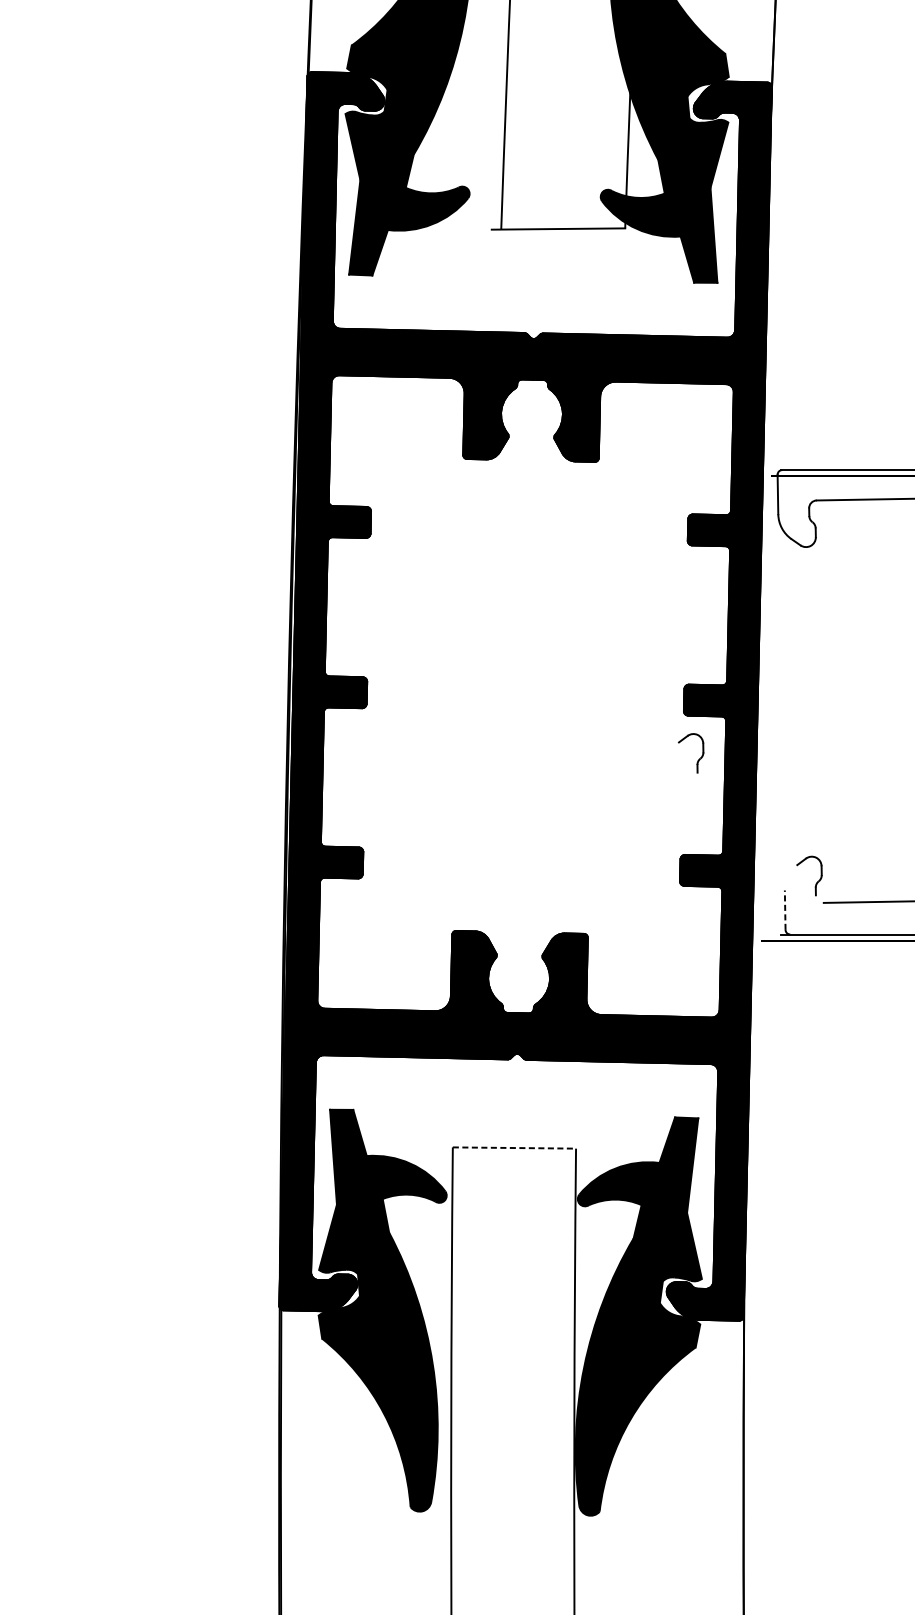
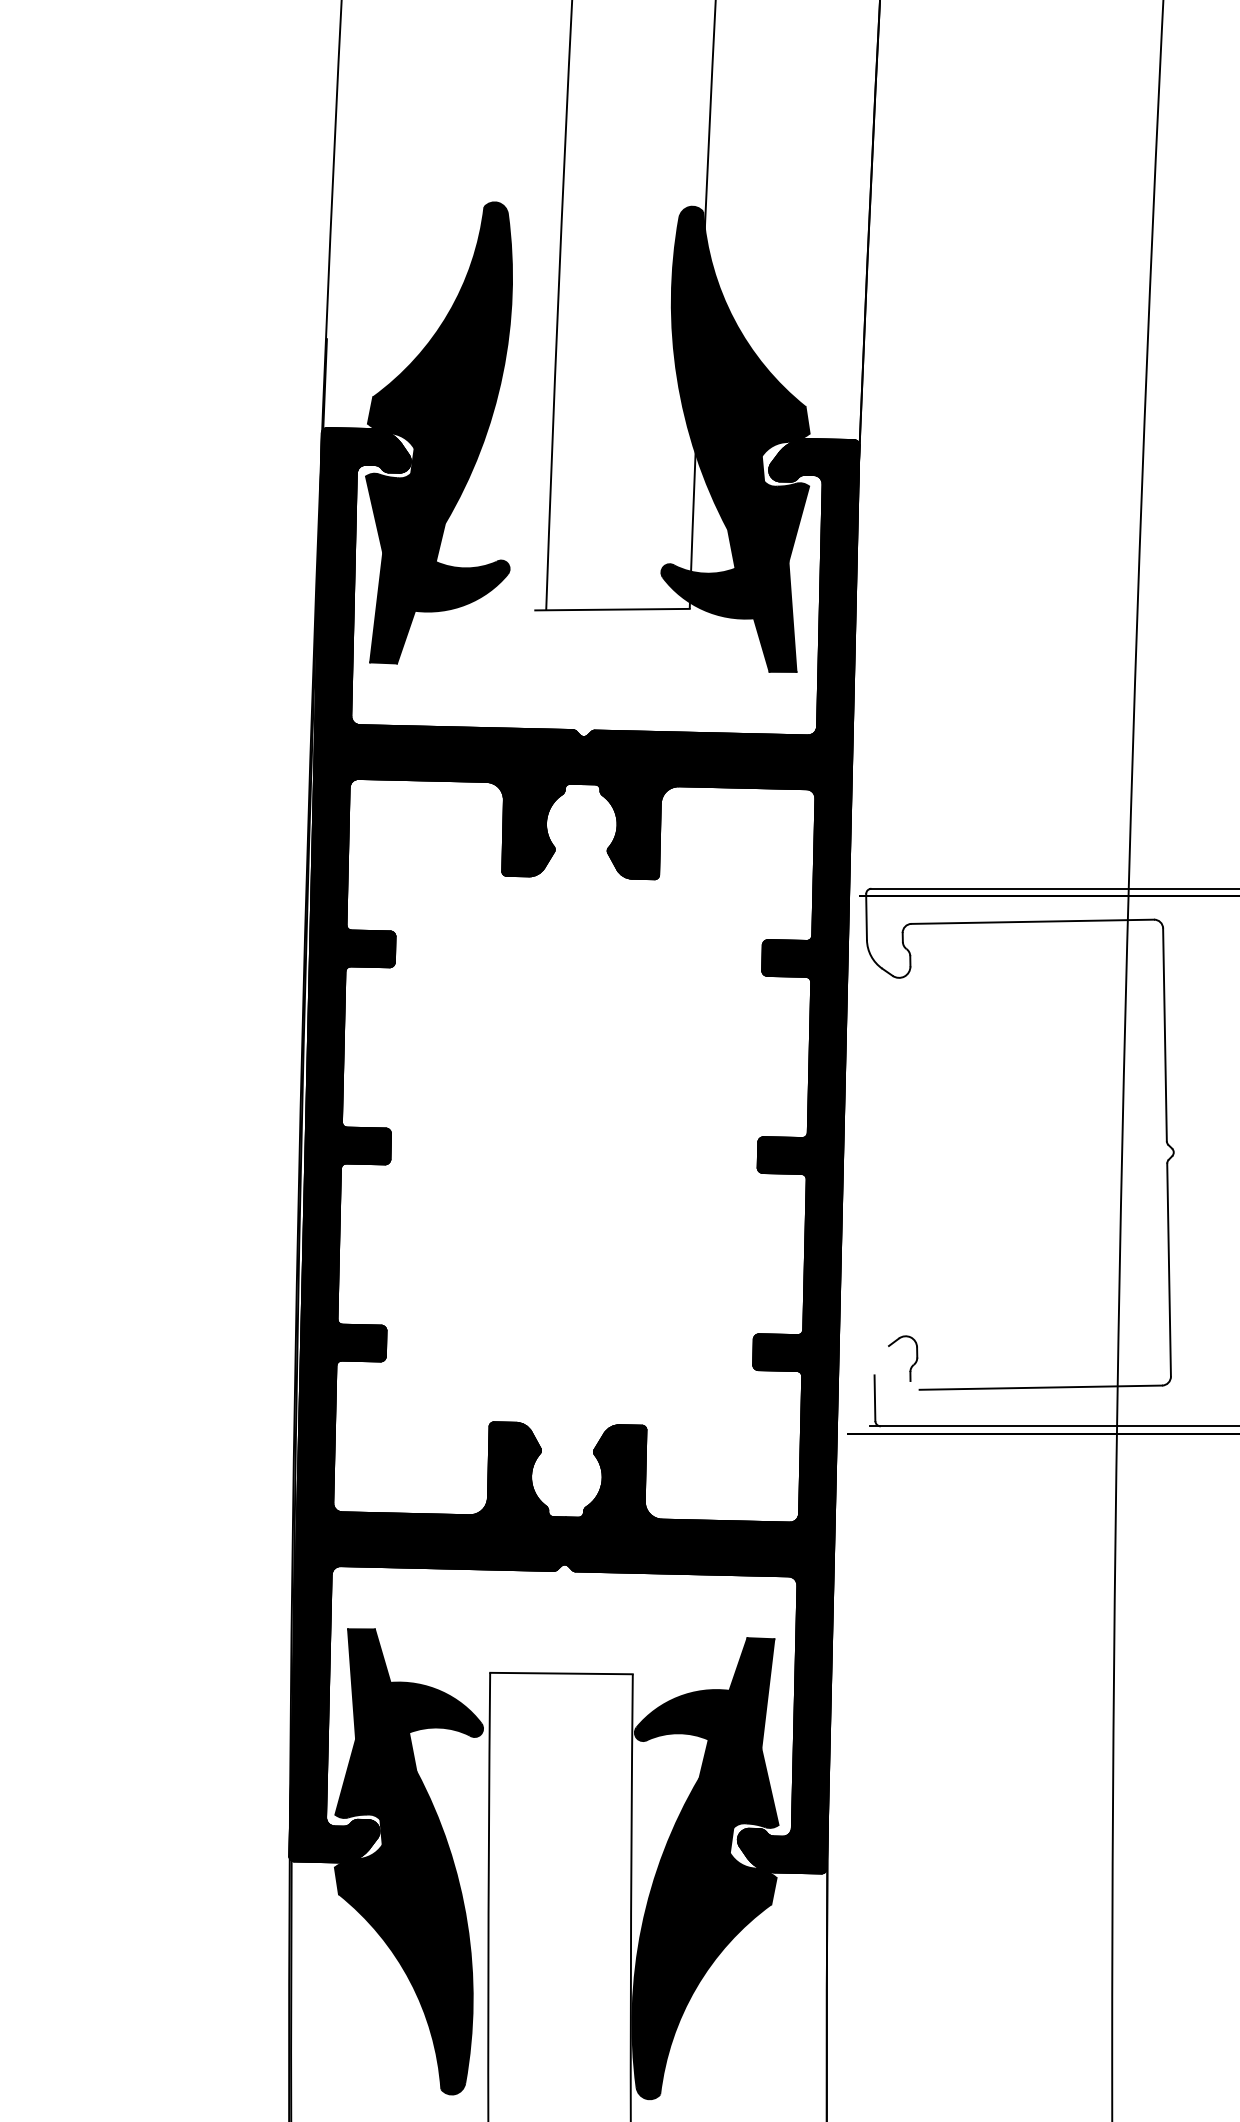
part: (698, 759) -> (774, 1223), removed
line: (784, 910) -> (874, 1398), dashed -> solid
line: (514, 1147) -> (561, 1673), dashed -> solid

